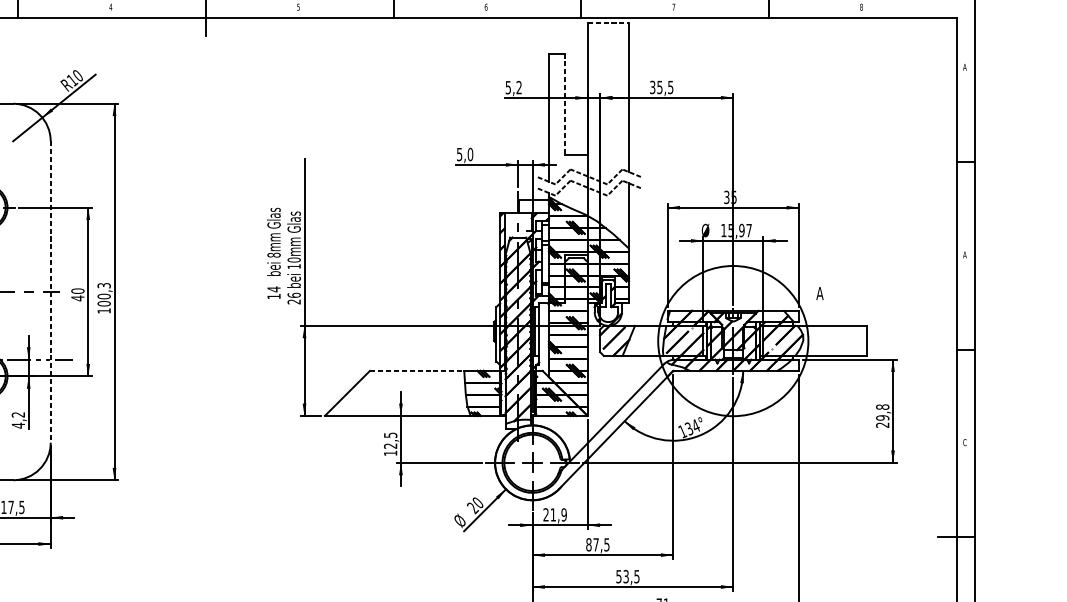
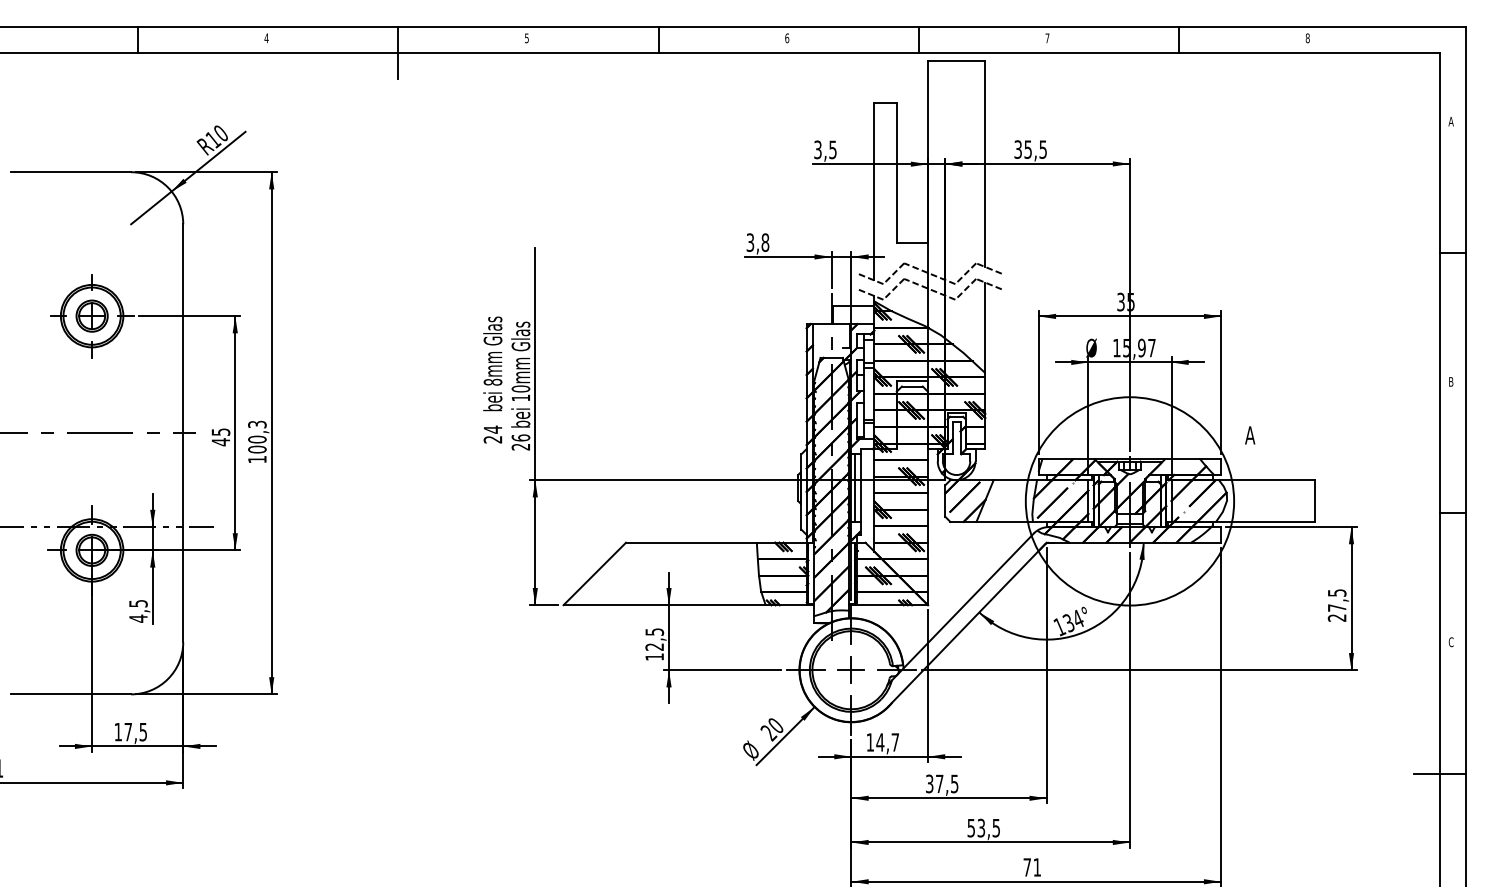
line: (608, 23) -> (956, 60), dashed -> solid
text: (513, 87) -> (825, 149), 5,2 -> 3,5
line: (564, 104) -> (896, 173), dashed -> solid
text: (465, 154) -> (758, 242), 5,0 -> 3,8
text: (964, 254) -> (1450, 381), A -> B
text: (77, 291) -> (220, 432), 40 -> 45
line: (50, 292) -> (183, 433), dashed -> solid
text: (273, 296) -> (492, 439), 14 -> 24
line: (417, 370) -> (691, 542), dashed -> solid
text: (882, 412) -> (1336, 600), 29,8 -> 27,5
text: (18, 414) -> (138, 603), 4,2 -> 4,5
text: (554, 514) -> (882, 742), 21,9 -> 14,7
text: (588, 544) -> (929, 783), 87,5 -> 37,5

